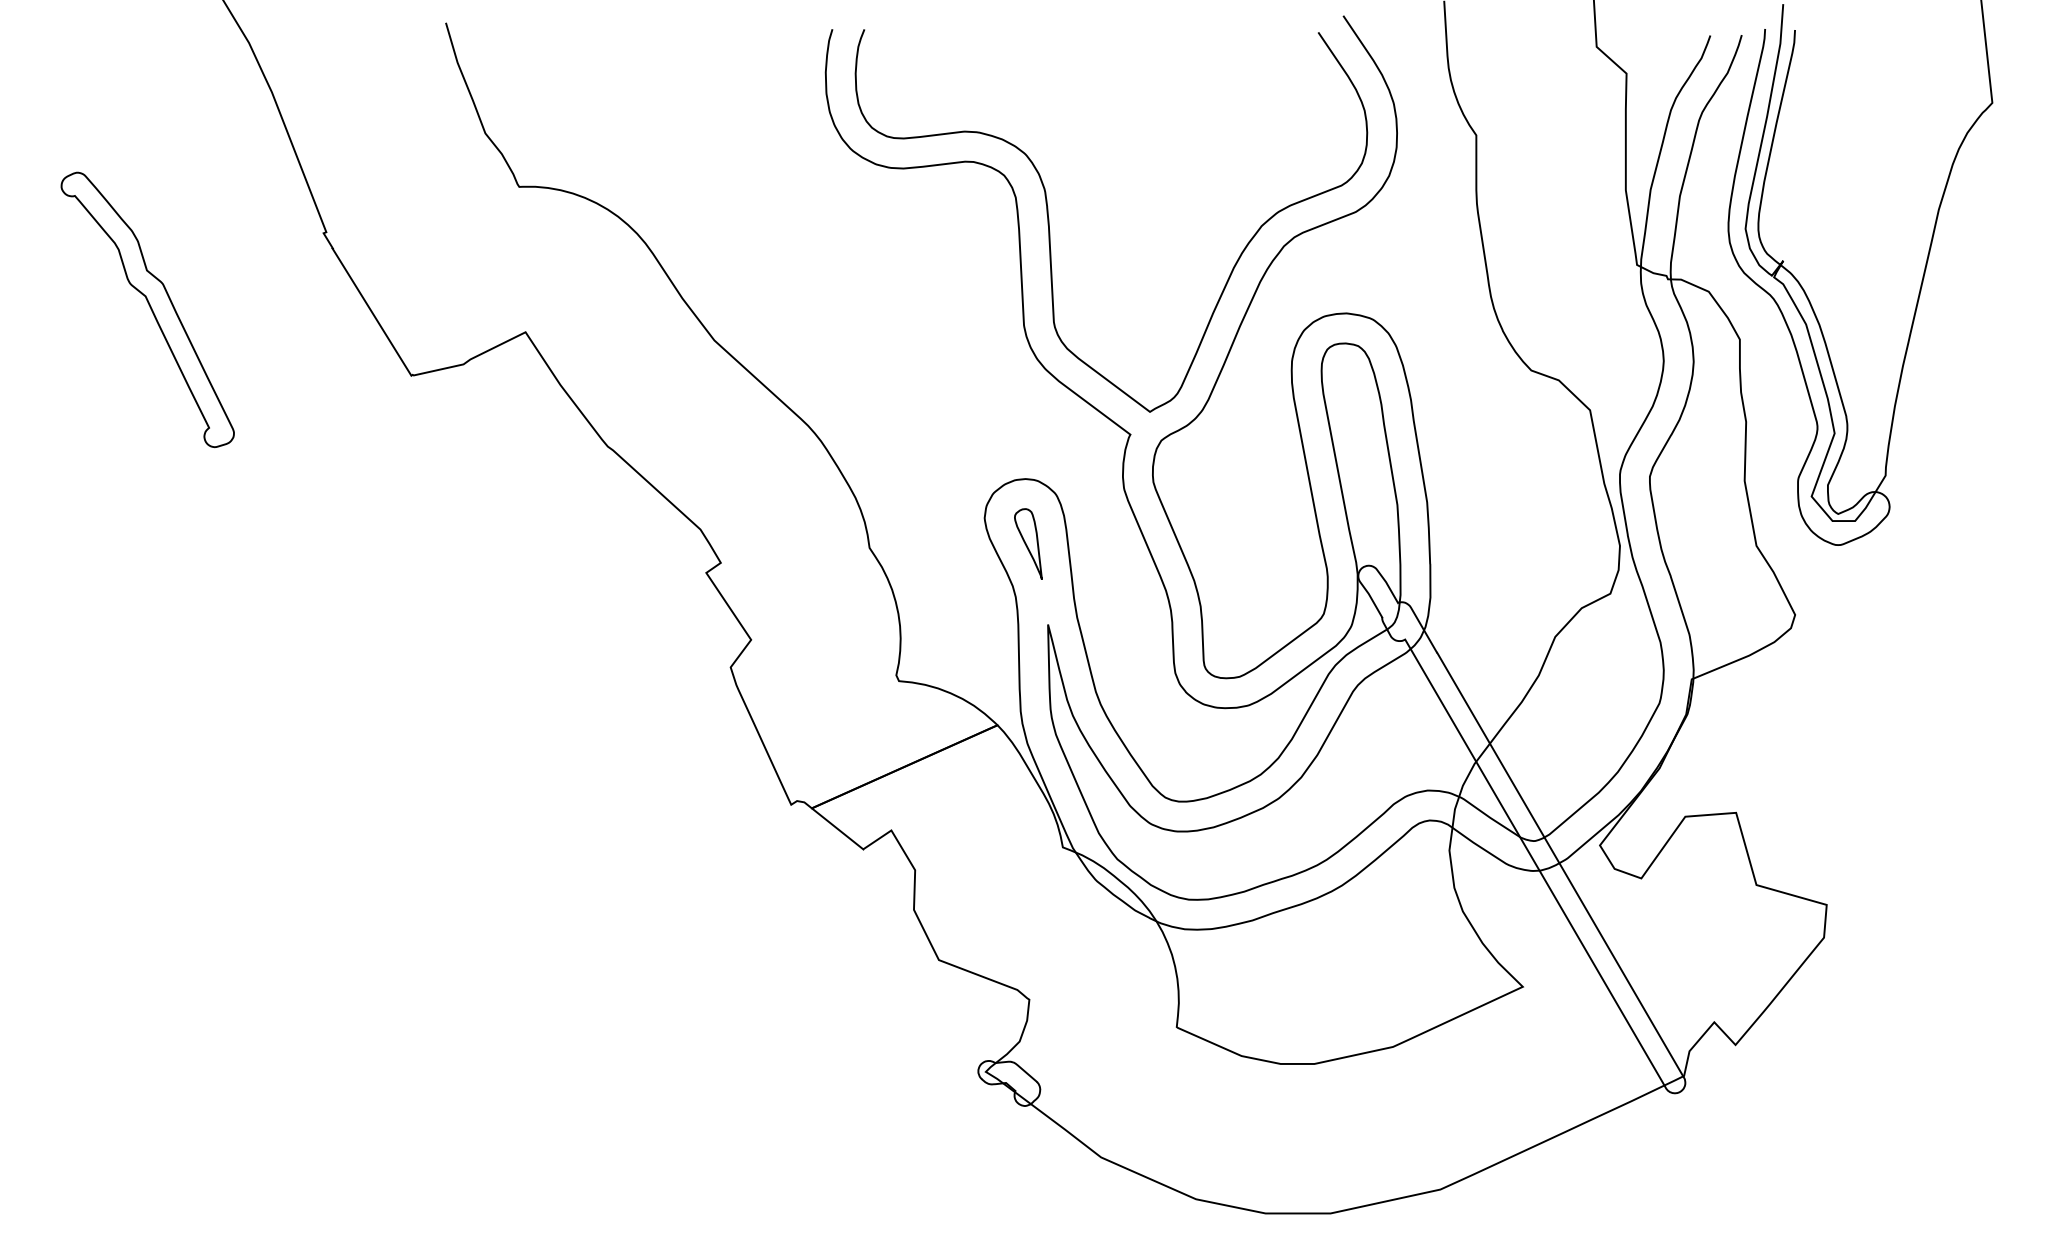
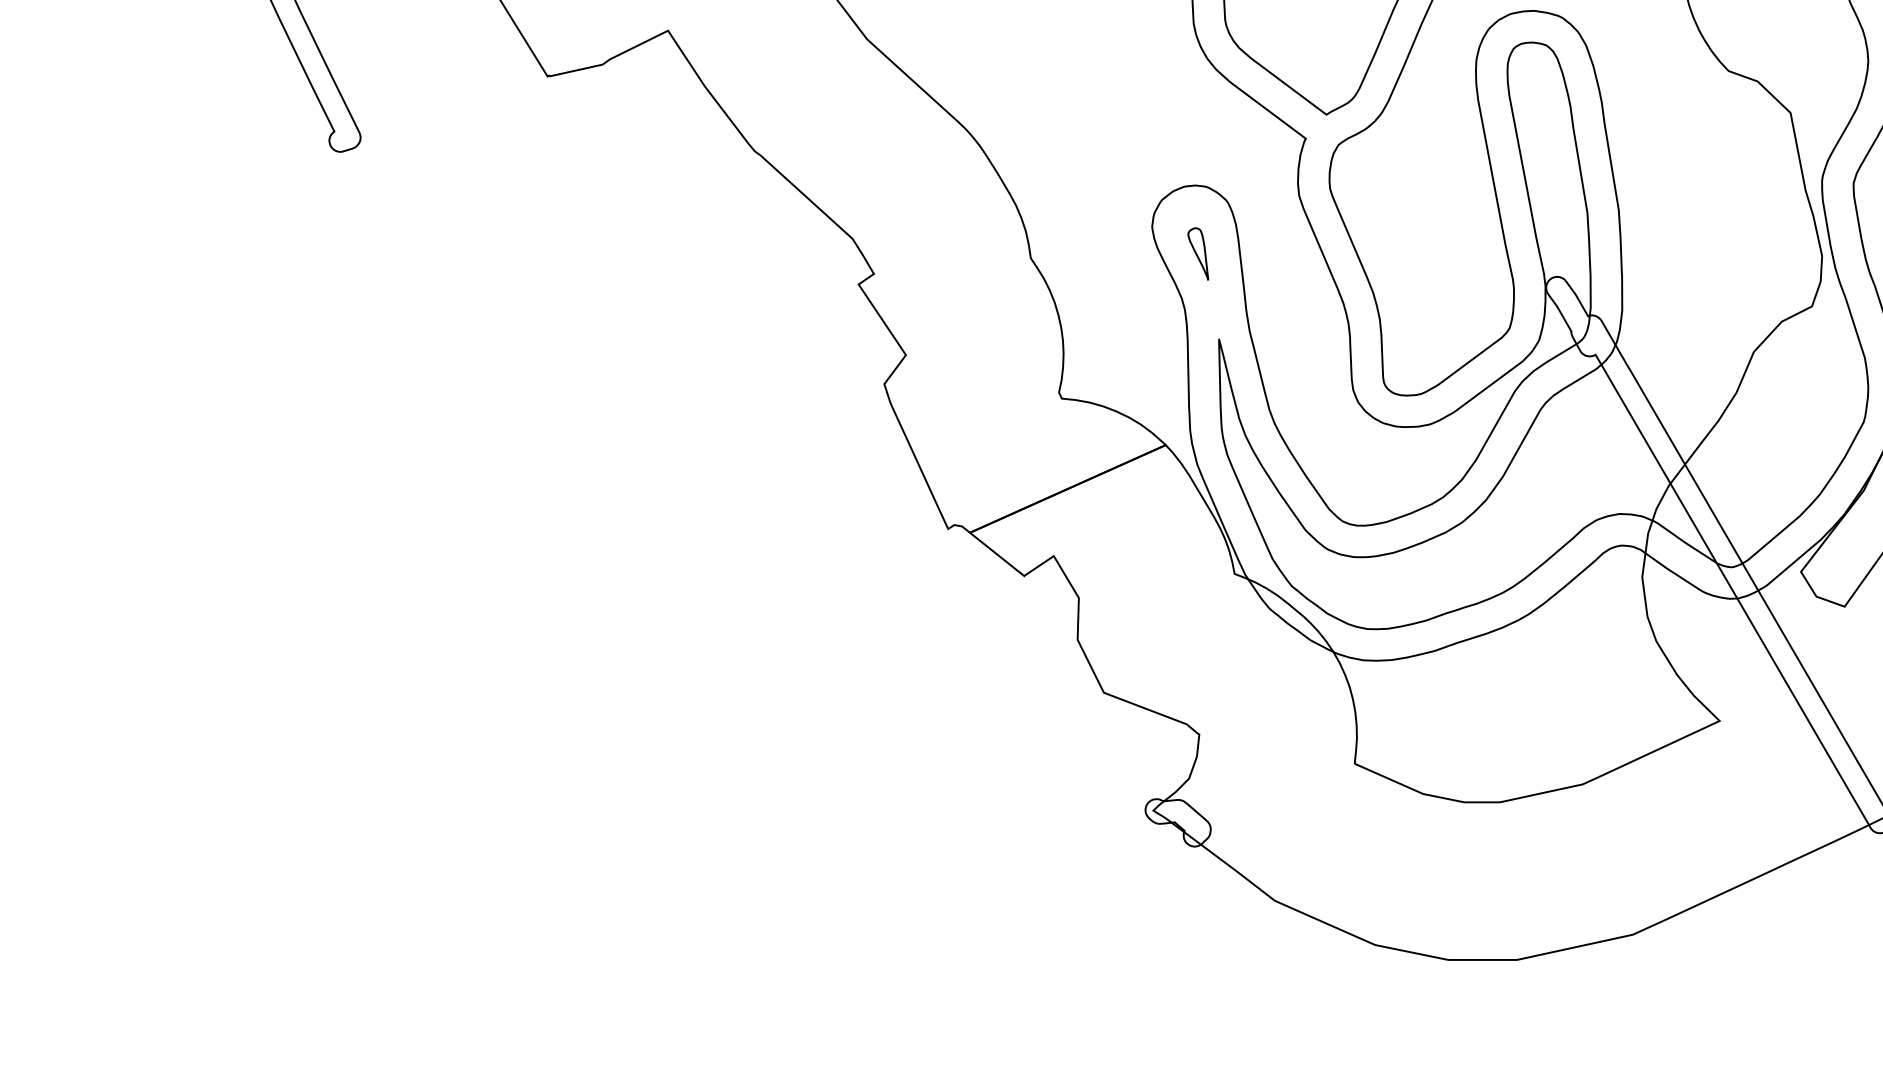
part: (1028, 543) -> (1198, 253), size x0.7

